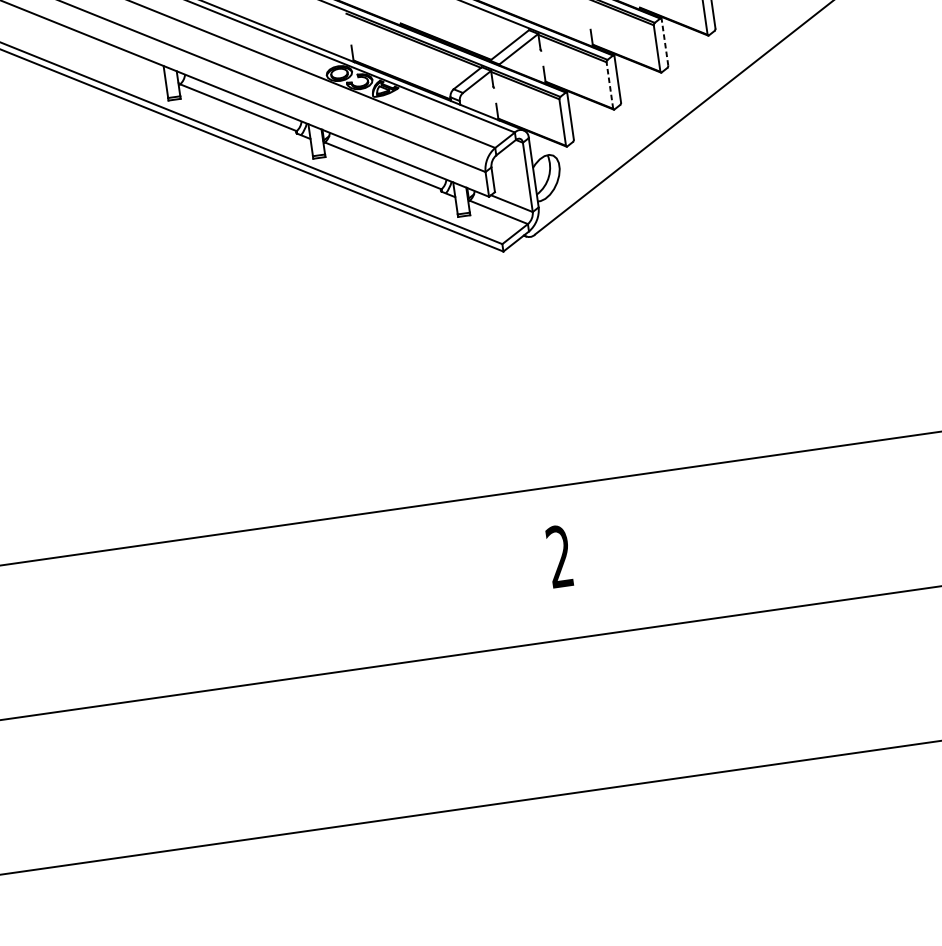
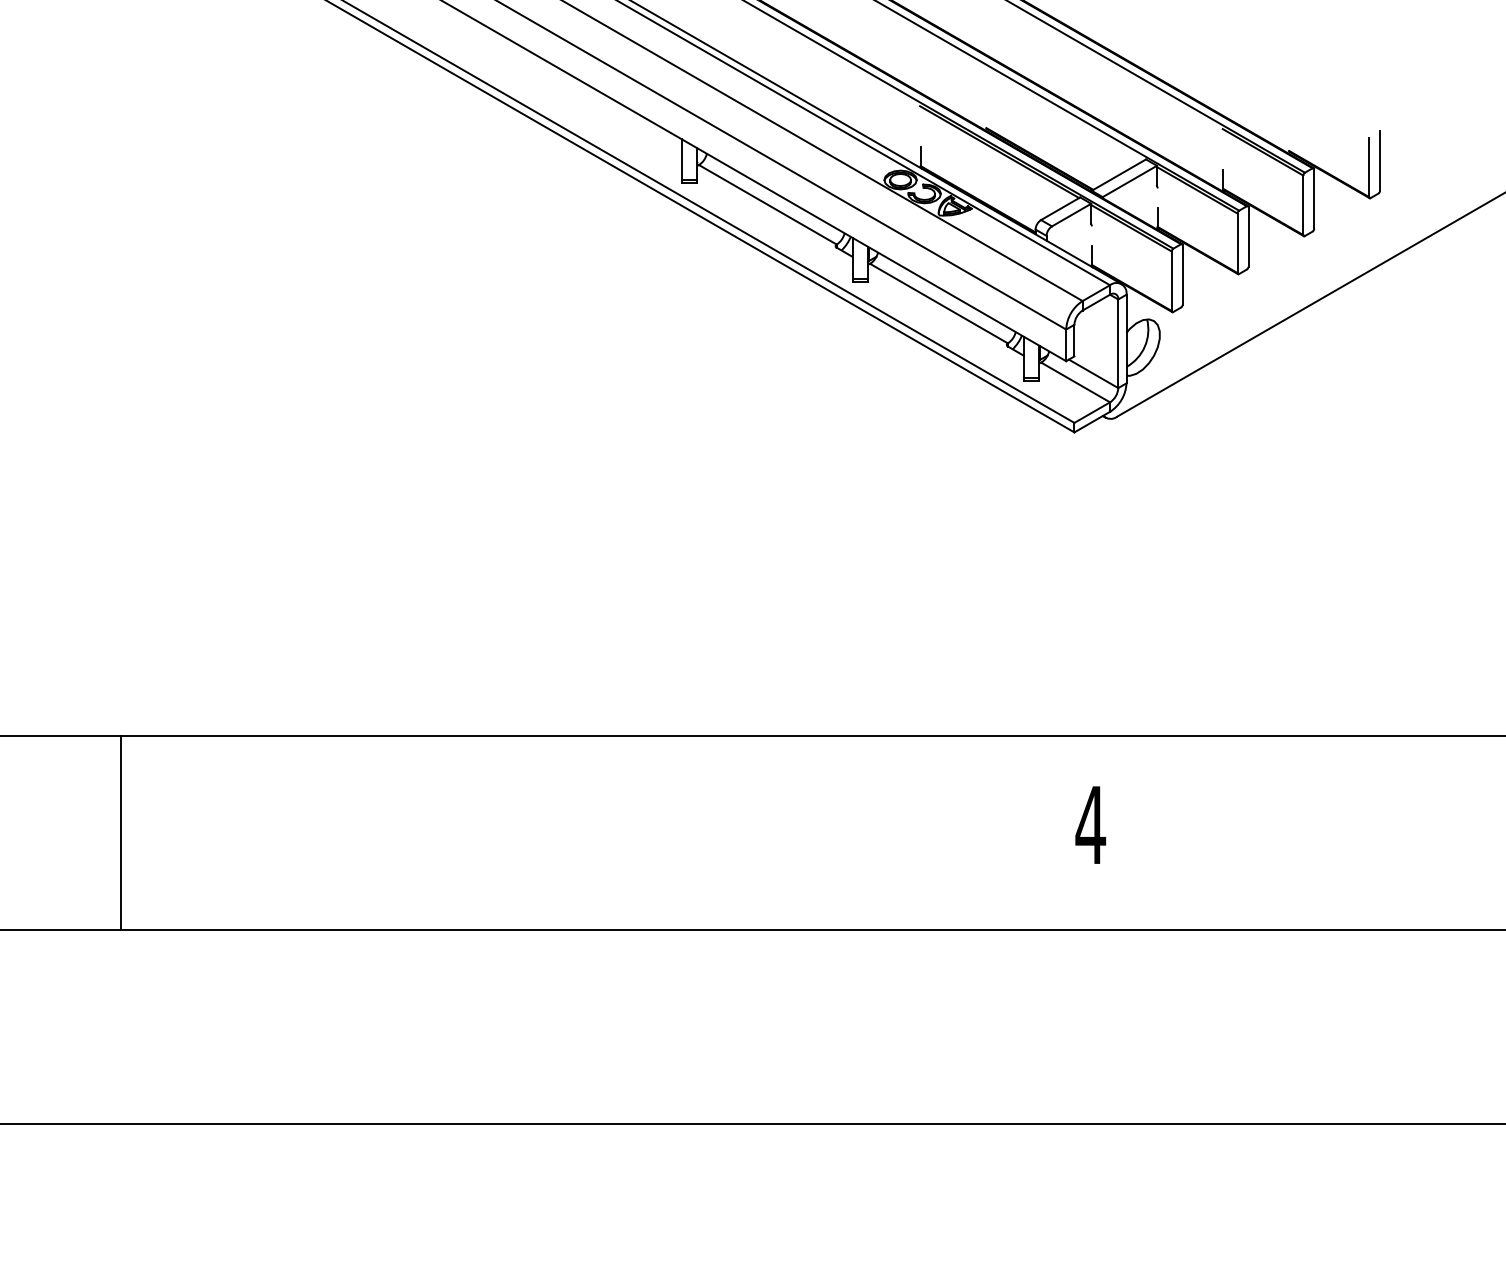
line: (665, 42) -> (1314, 199), dashed -> solid
line: (609, 85) -> (1237, 243), dashed -> solid
text: (559, 556) -> (1090, 824), 2 -> 4

